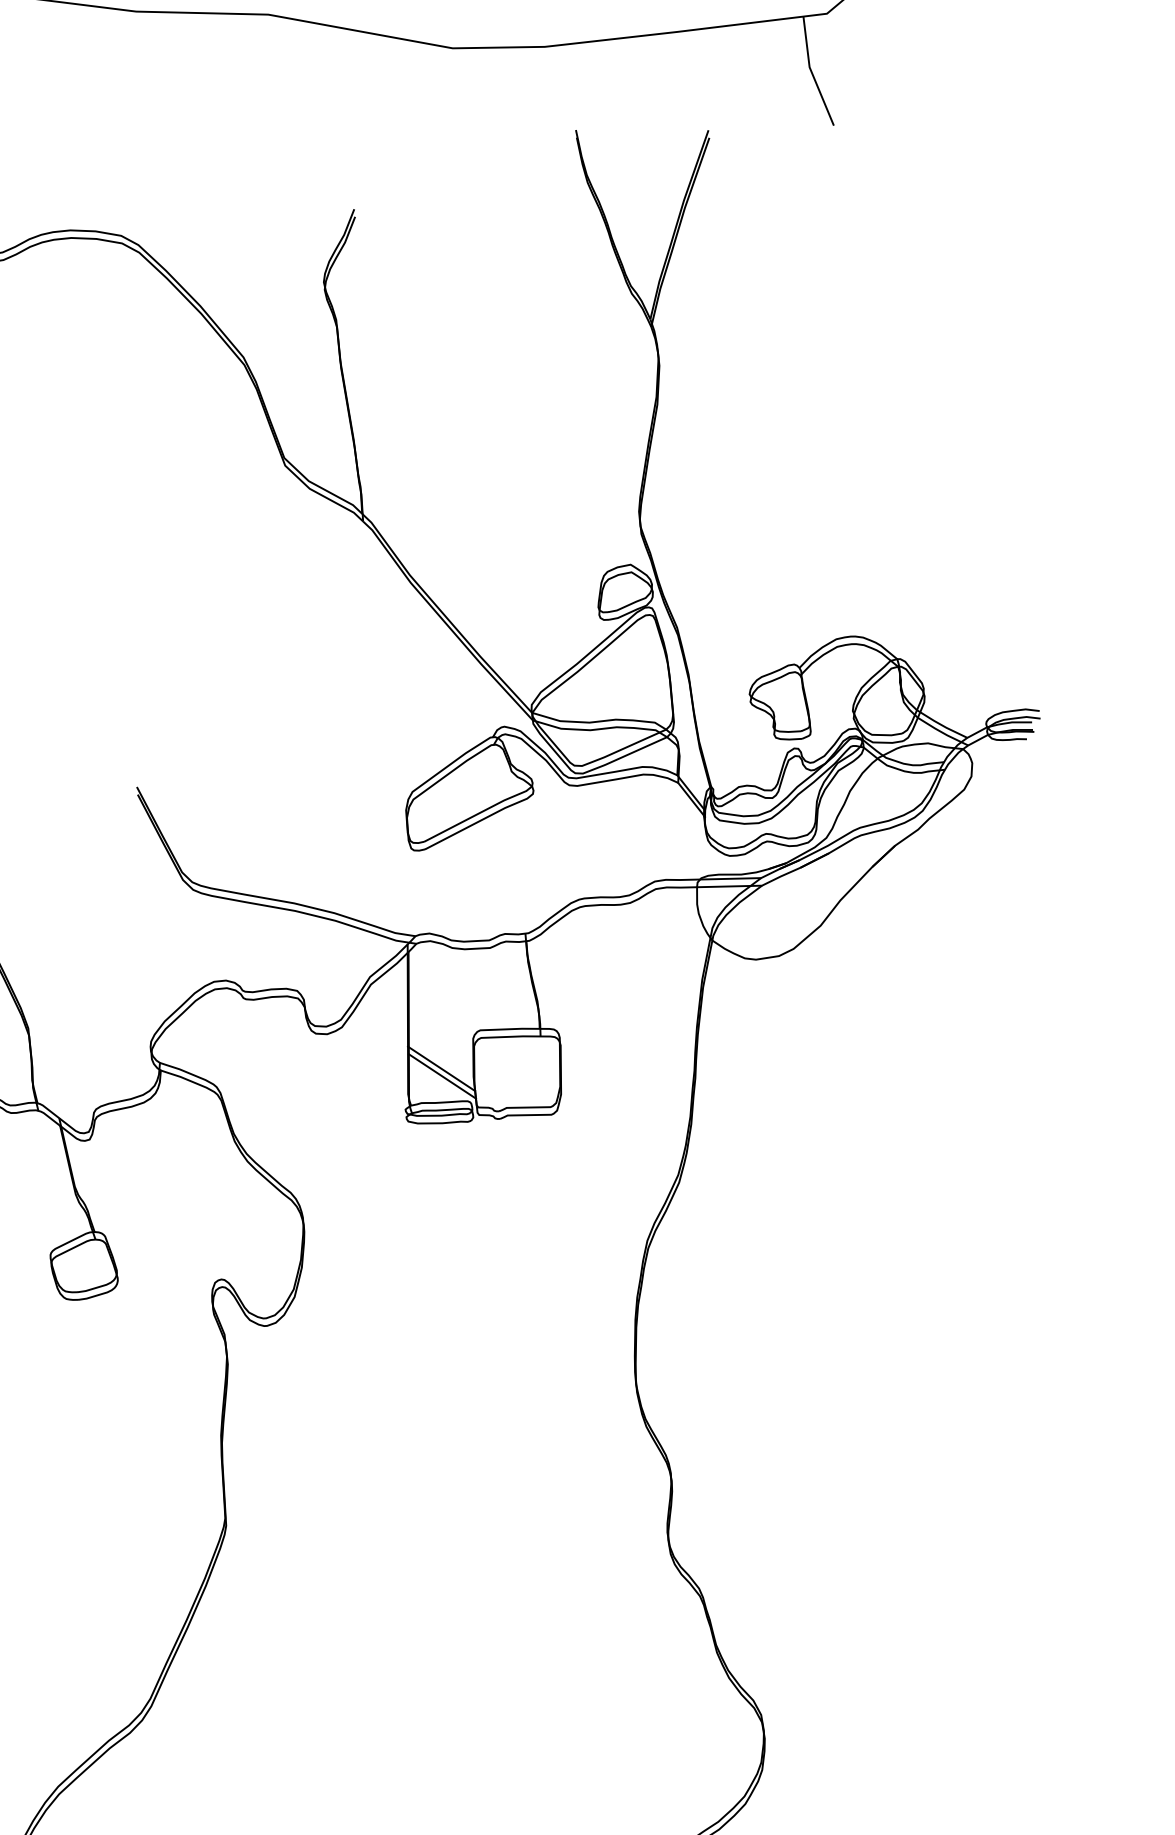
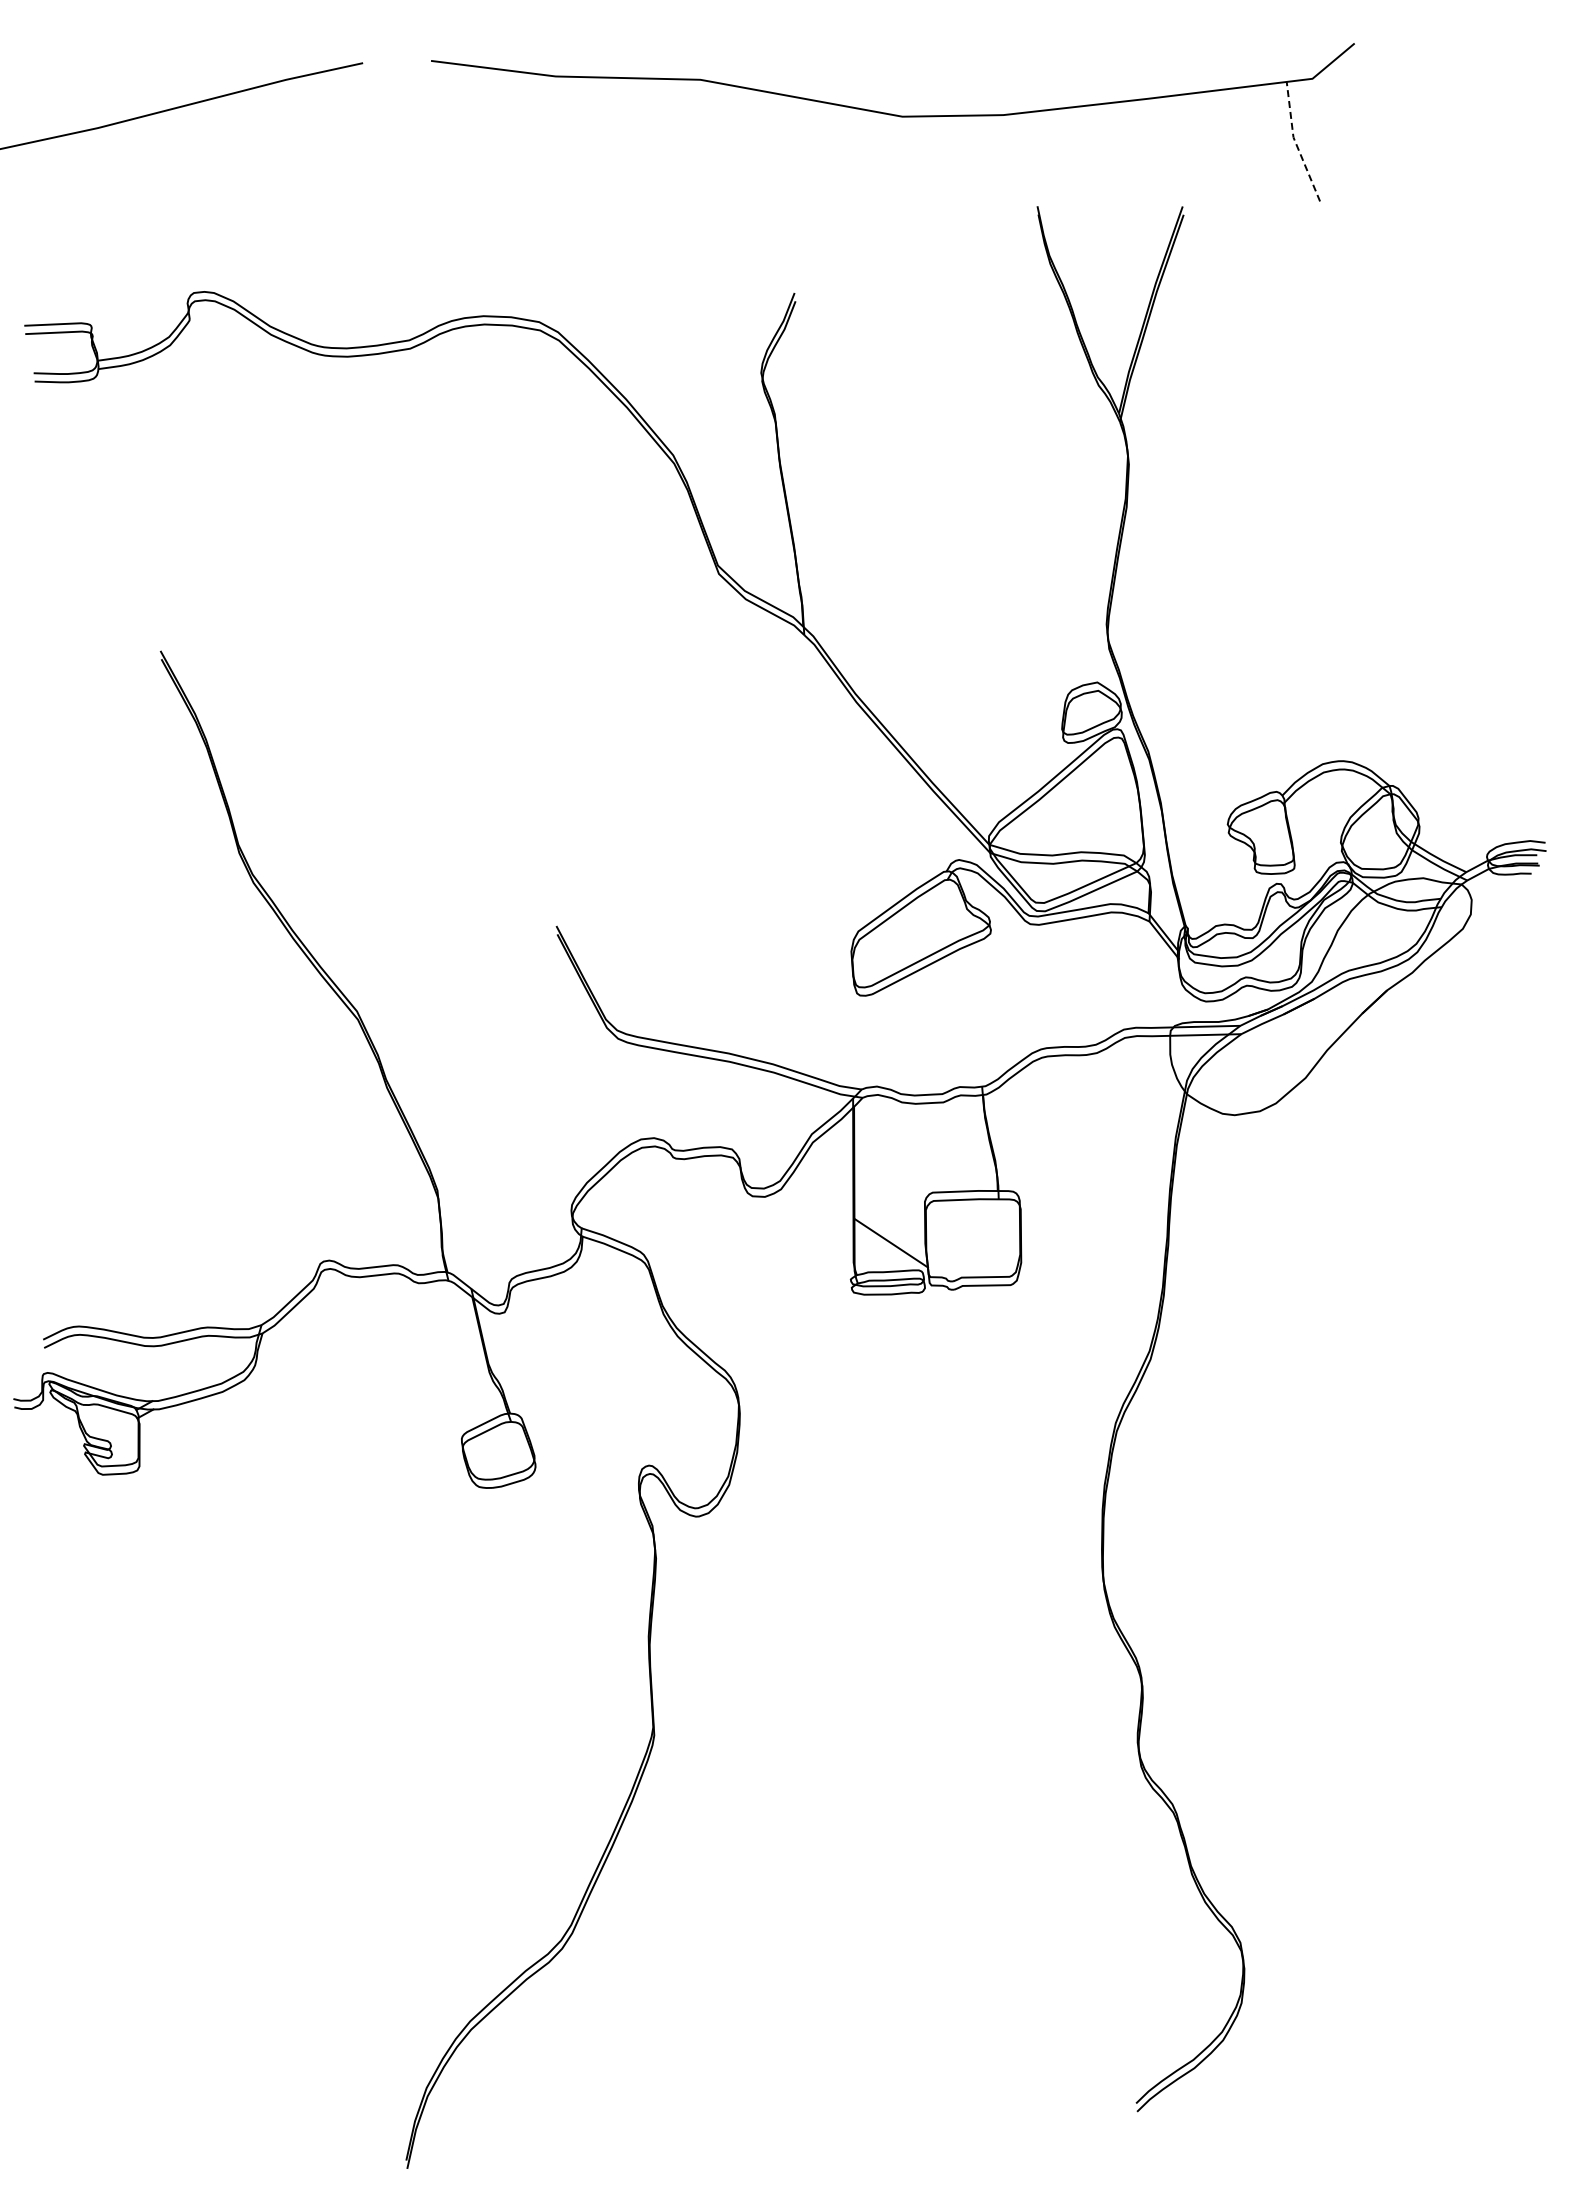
line: (811, 71) -> (1295, 142), solid -> dashed
line: (441, 1068) -> (890, 1234), removed

